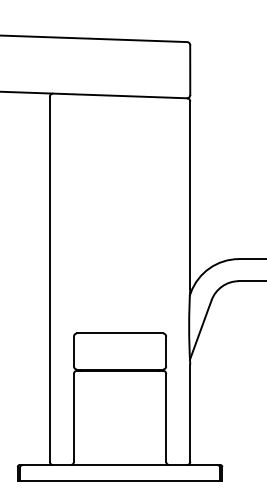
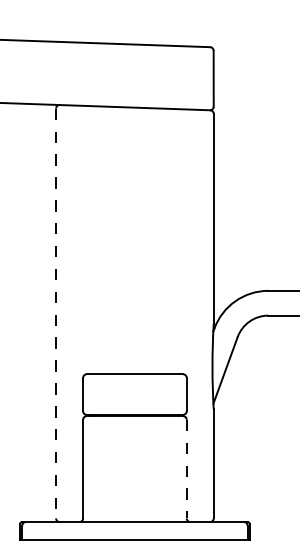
line: (50, 279) -> (56, 313), solid -> dashed
line: (166, 418) -> (186, 469), solid -> dashed

